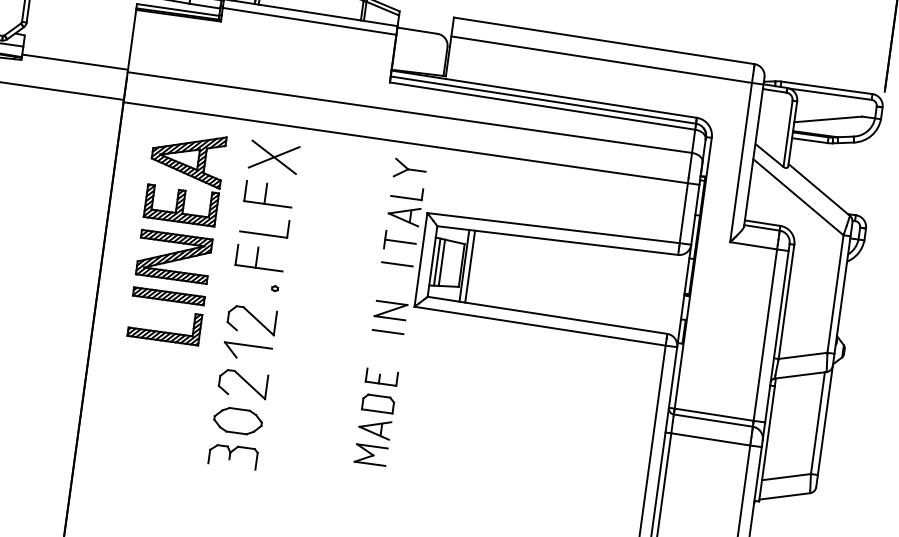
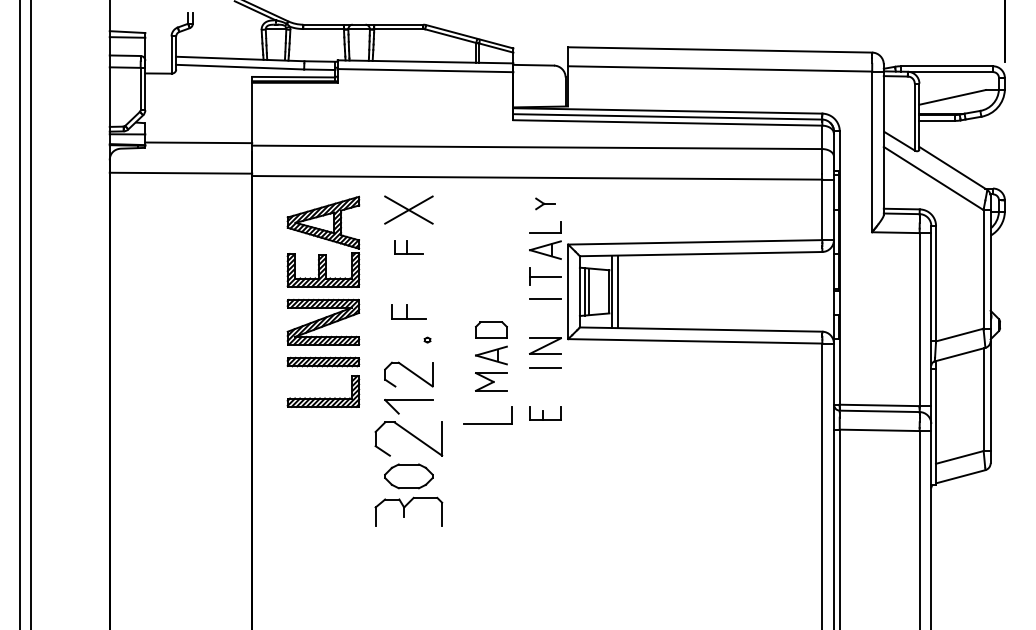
part: (410, 169) -> (545, 203), size x0.6
part: (268, 194) -> (408, 247), size x0.6
part: (263, 233) -> (487, 423), moved
part: (260, 257) -> (408, 311), size x0.7
part: (242, 383) -> (408, 438), size x1.4
part: (374, 429) -> (491, 356), moved
part: (232, 455) -> (408, 511), size x1.4

